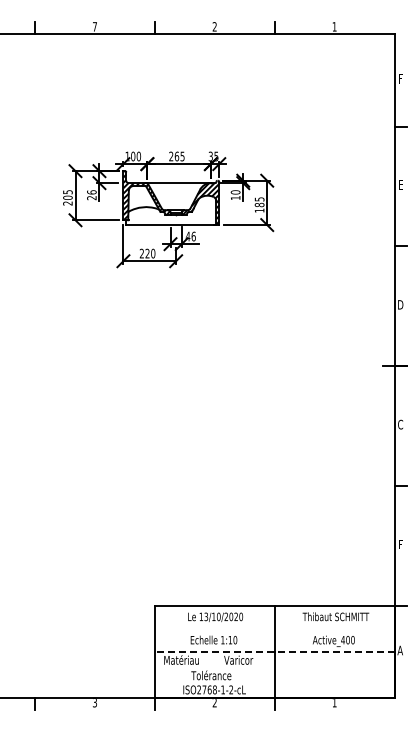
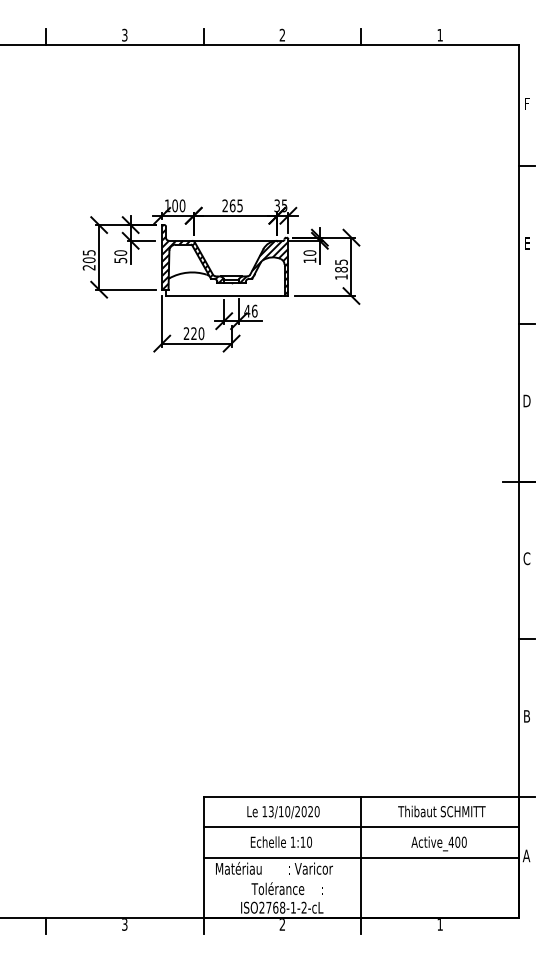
text: (94, 26) -> (124, 34), 7 -> 3
text: (91, 195) -> (120, 257), 26 -> 50
text: (400, 544) -> (526, 716), F -> B
line: (274, 628) -> (361, 826), added
line: (274, 651) -> (361, 857), dashed -> solid

